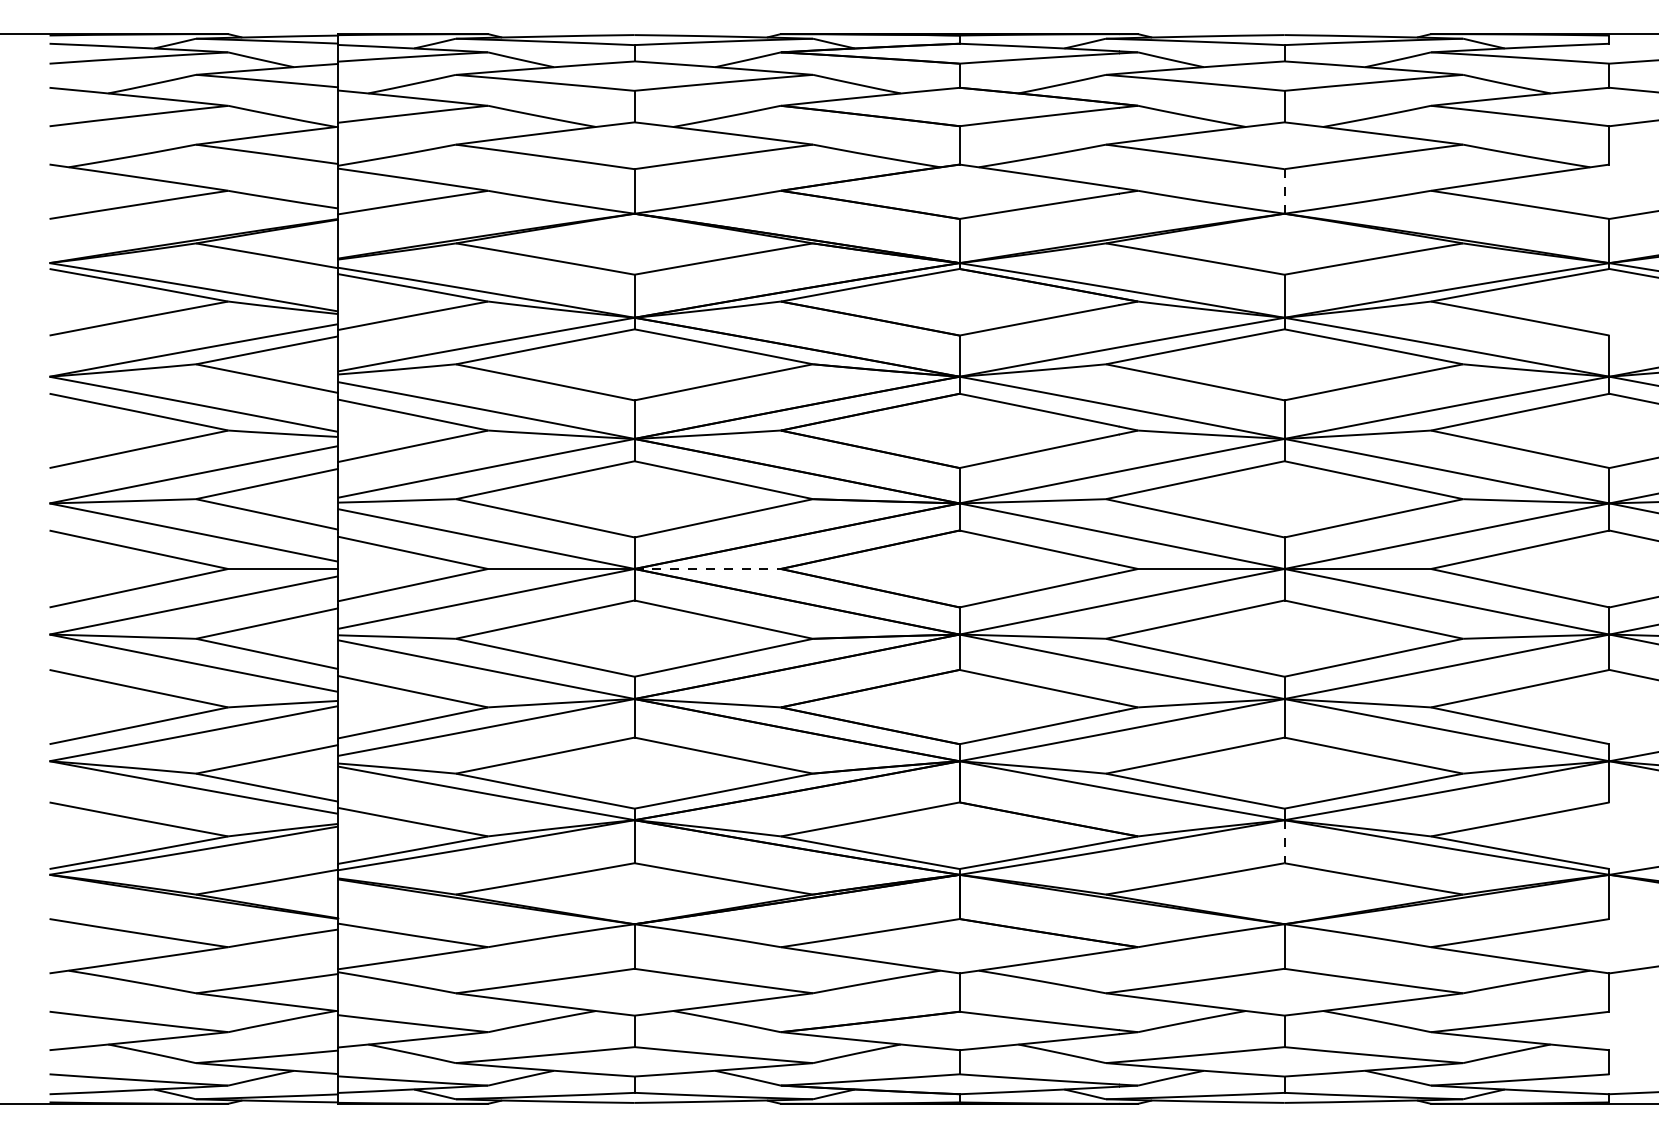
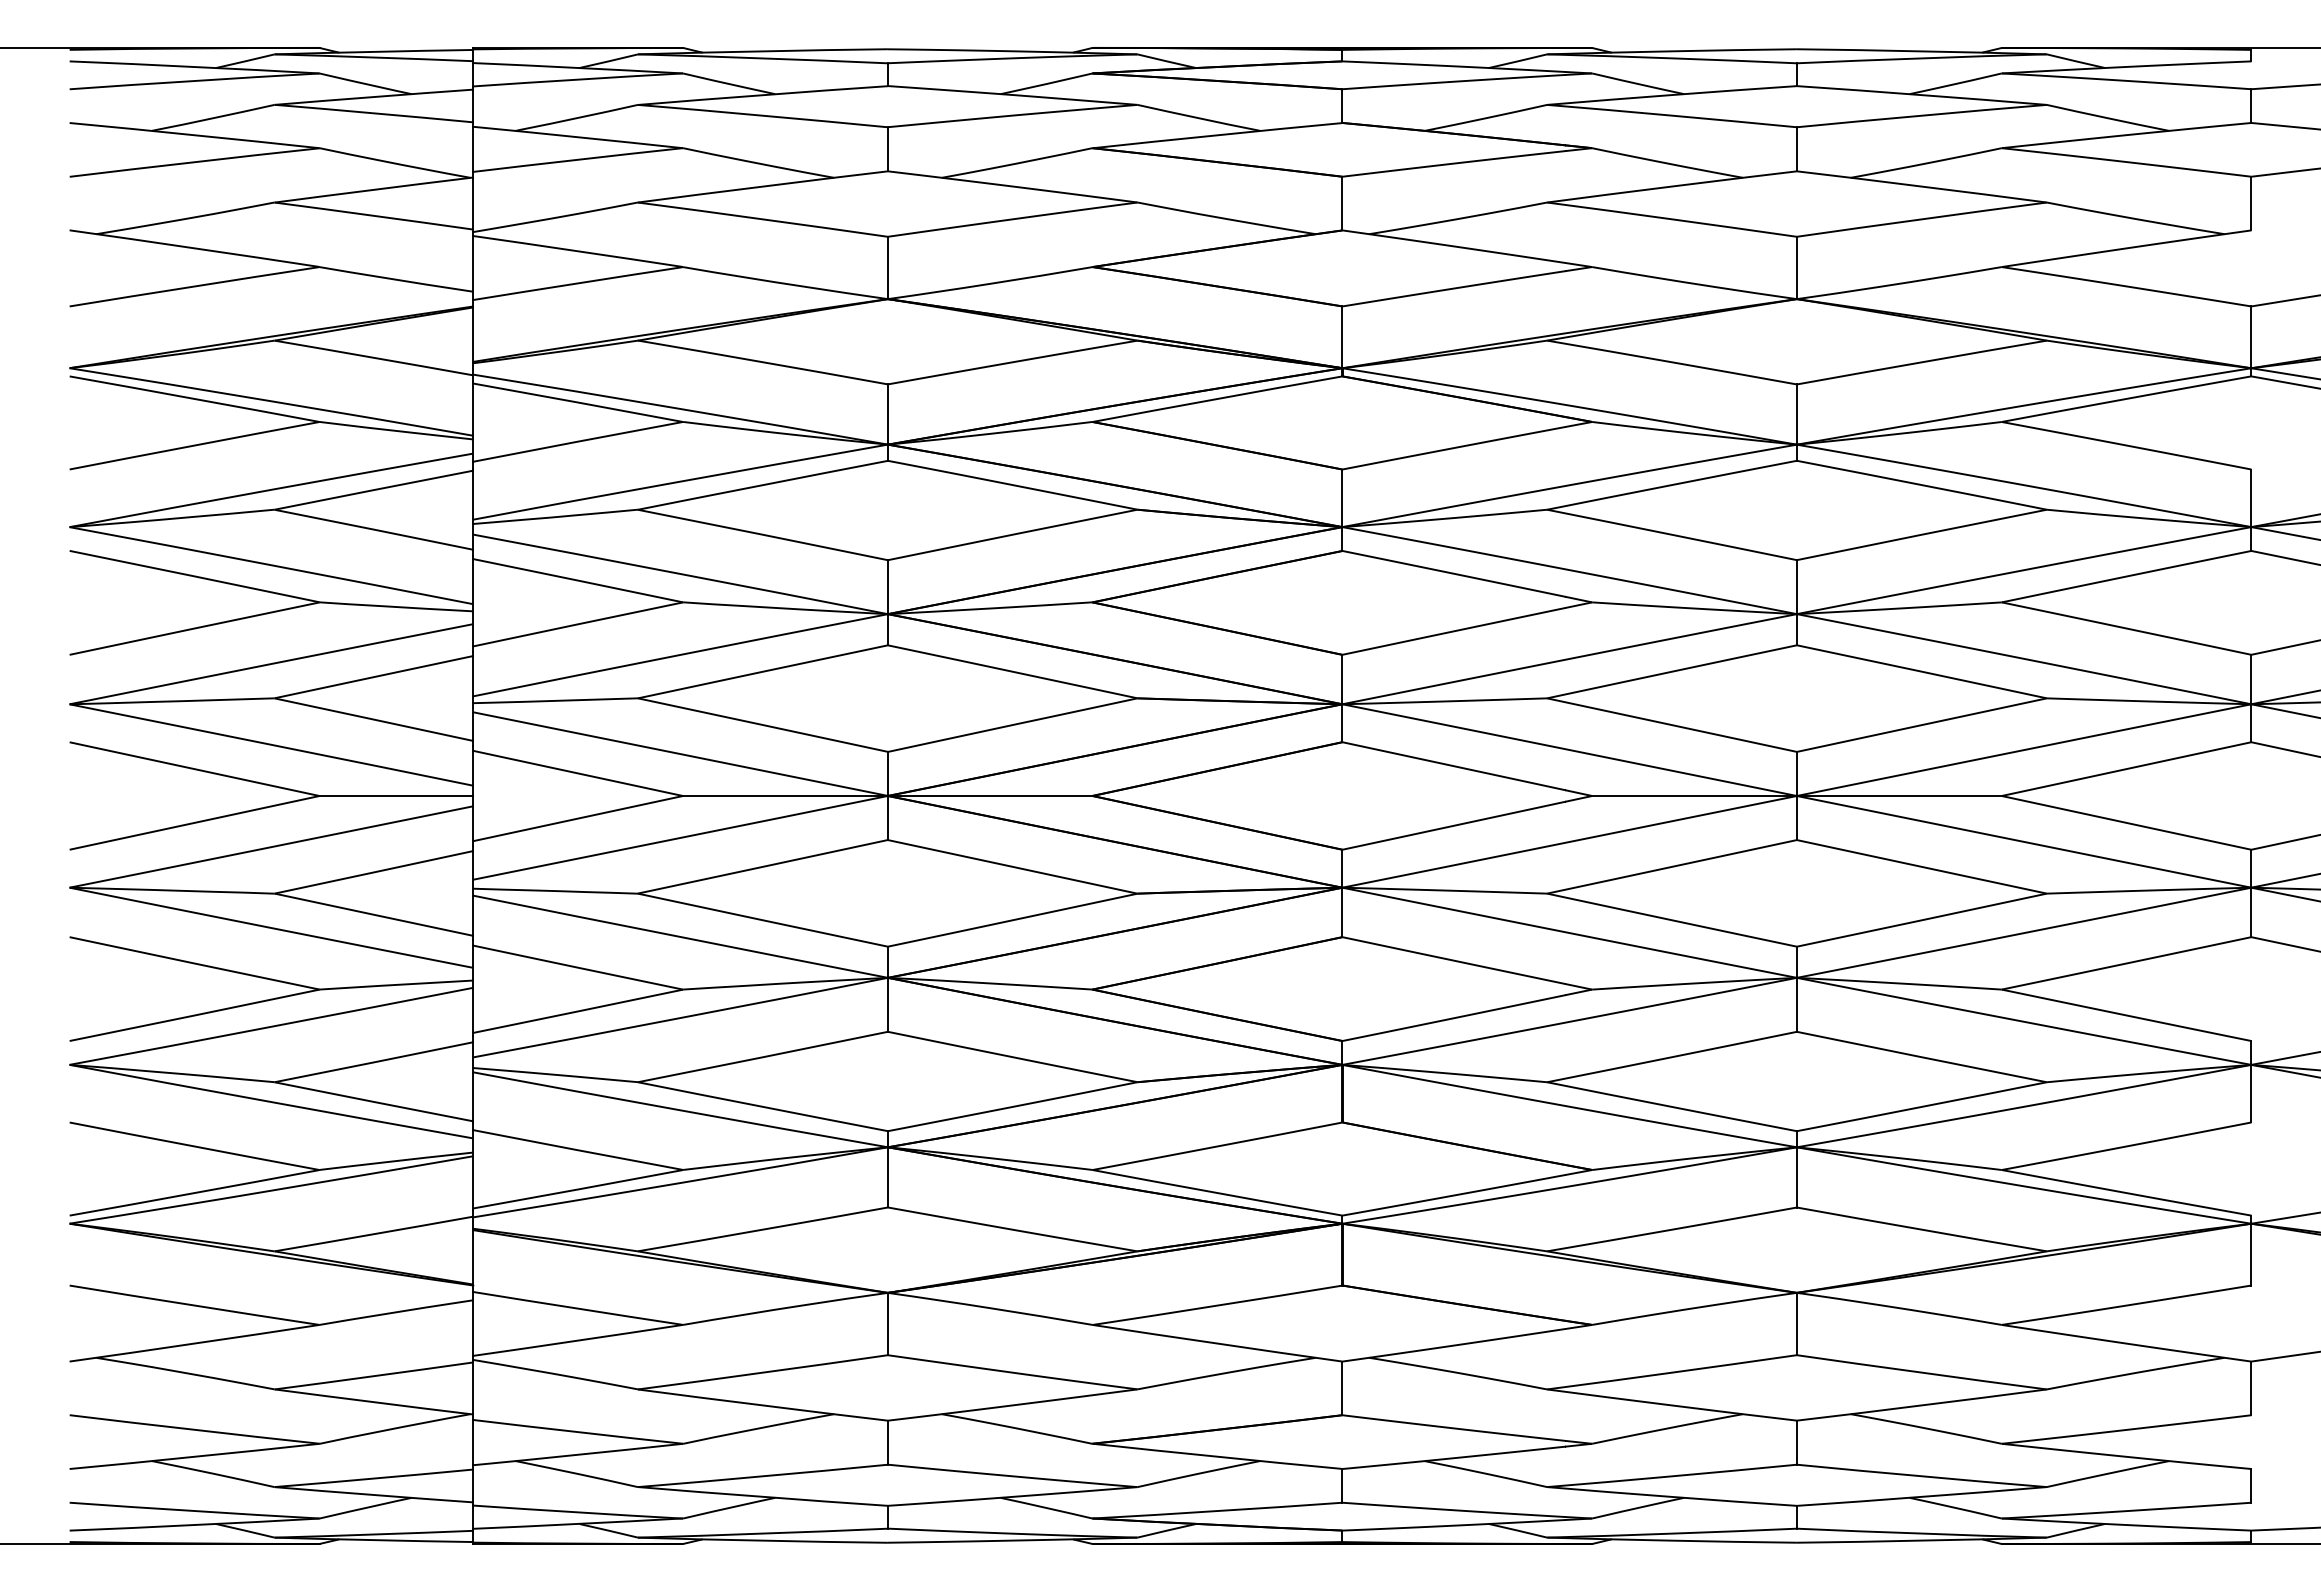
line: (1284, 191) -> (1796, 267), dashed -> solid
line: (707, 568) -> (990, 795), dashed -> solid
line: (1284, 841) -> (1796, 1177), dashed -> solid

